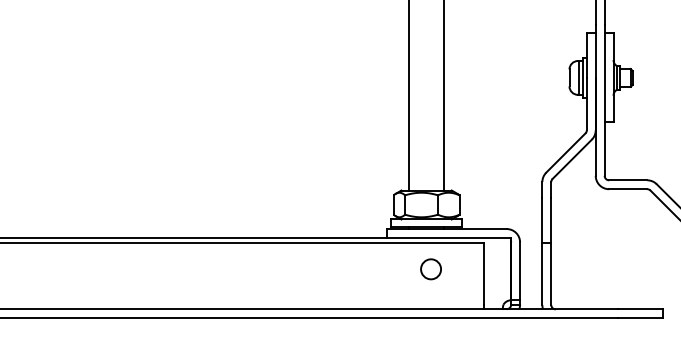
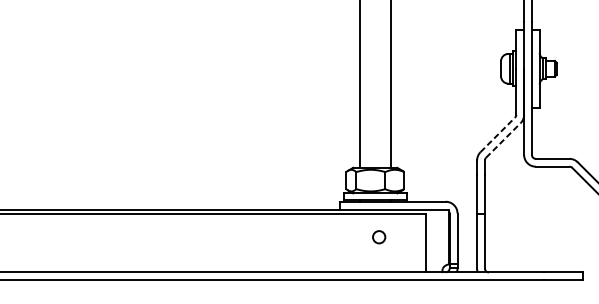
line: (565, 153) -> (497, 135), solid -> dashed
line: (572, 159) -> (503, 140), solid -> dashed
circle: (430, 269) -> (378, 237), size x0.7

